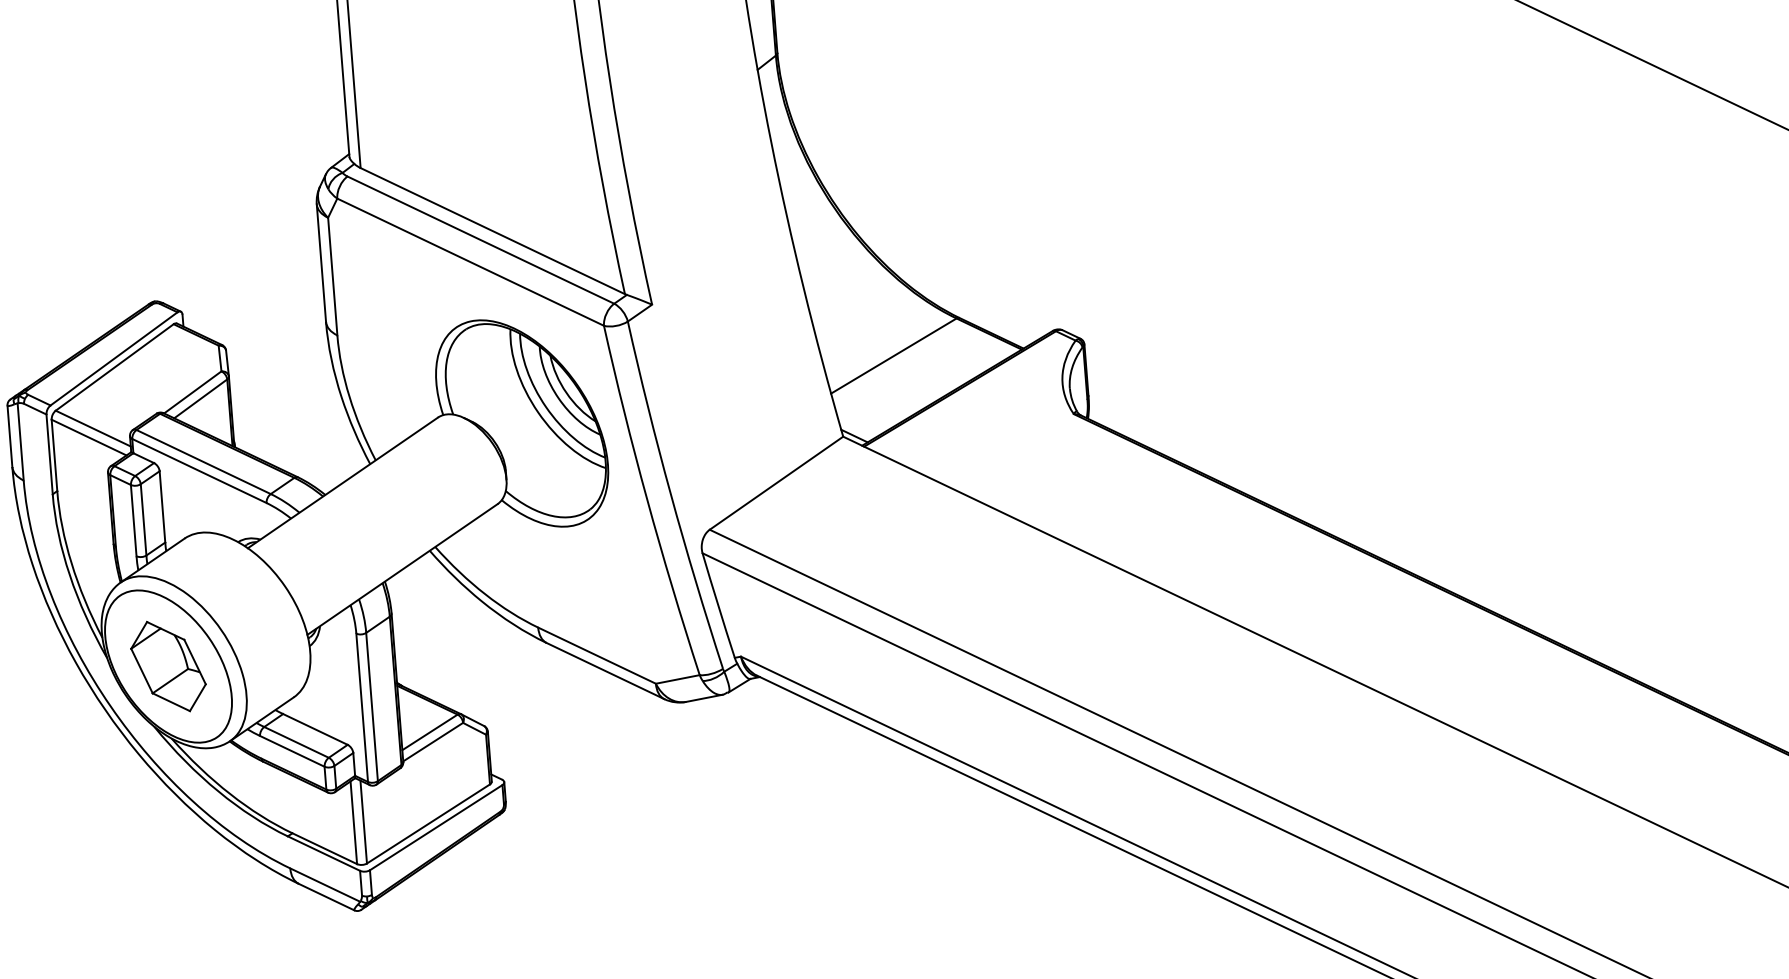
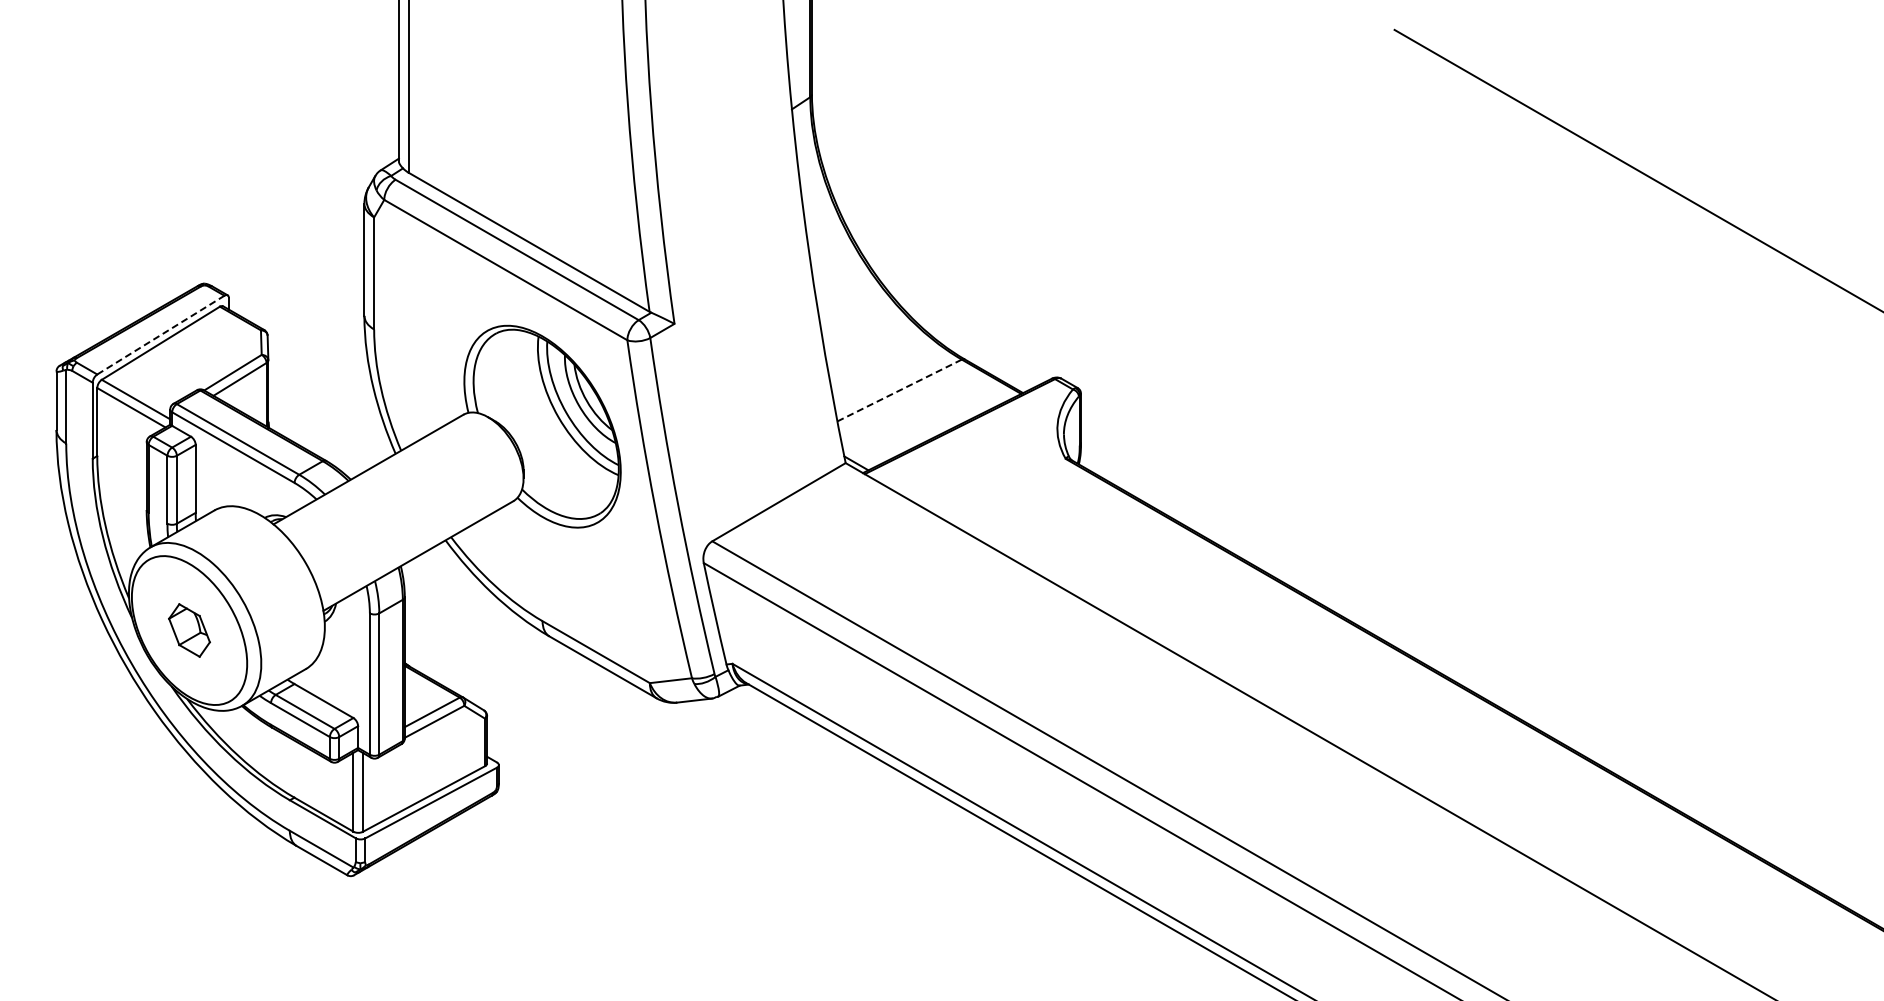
line: (893, 356) -> (899, 390), solid -> dashed
line: (113, 359) -> (160, 335), solid -> dashed
part: (168, 666) -> (189, 630), size x0.6

